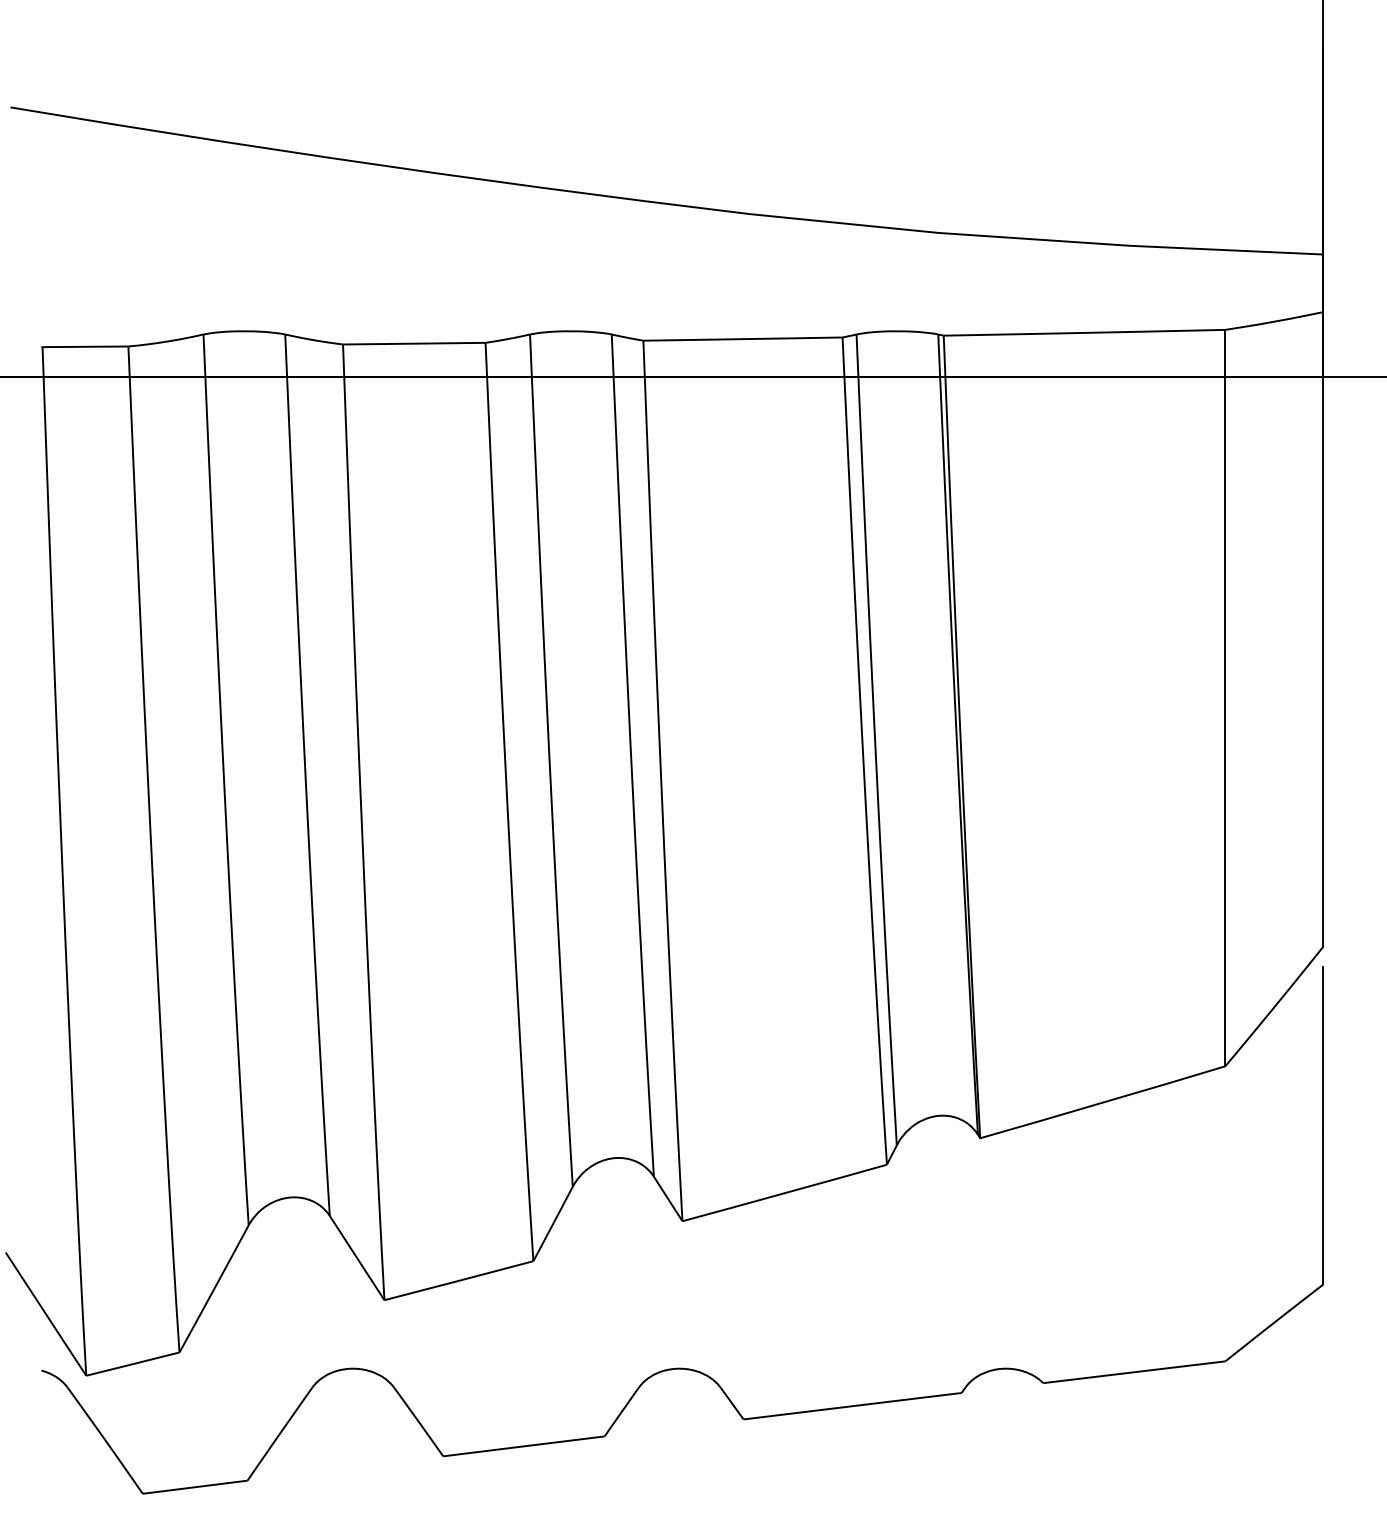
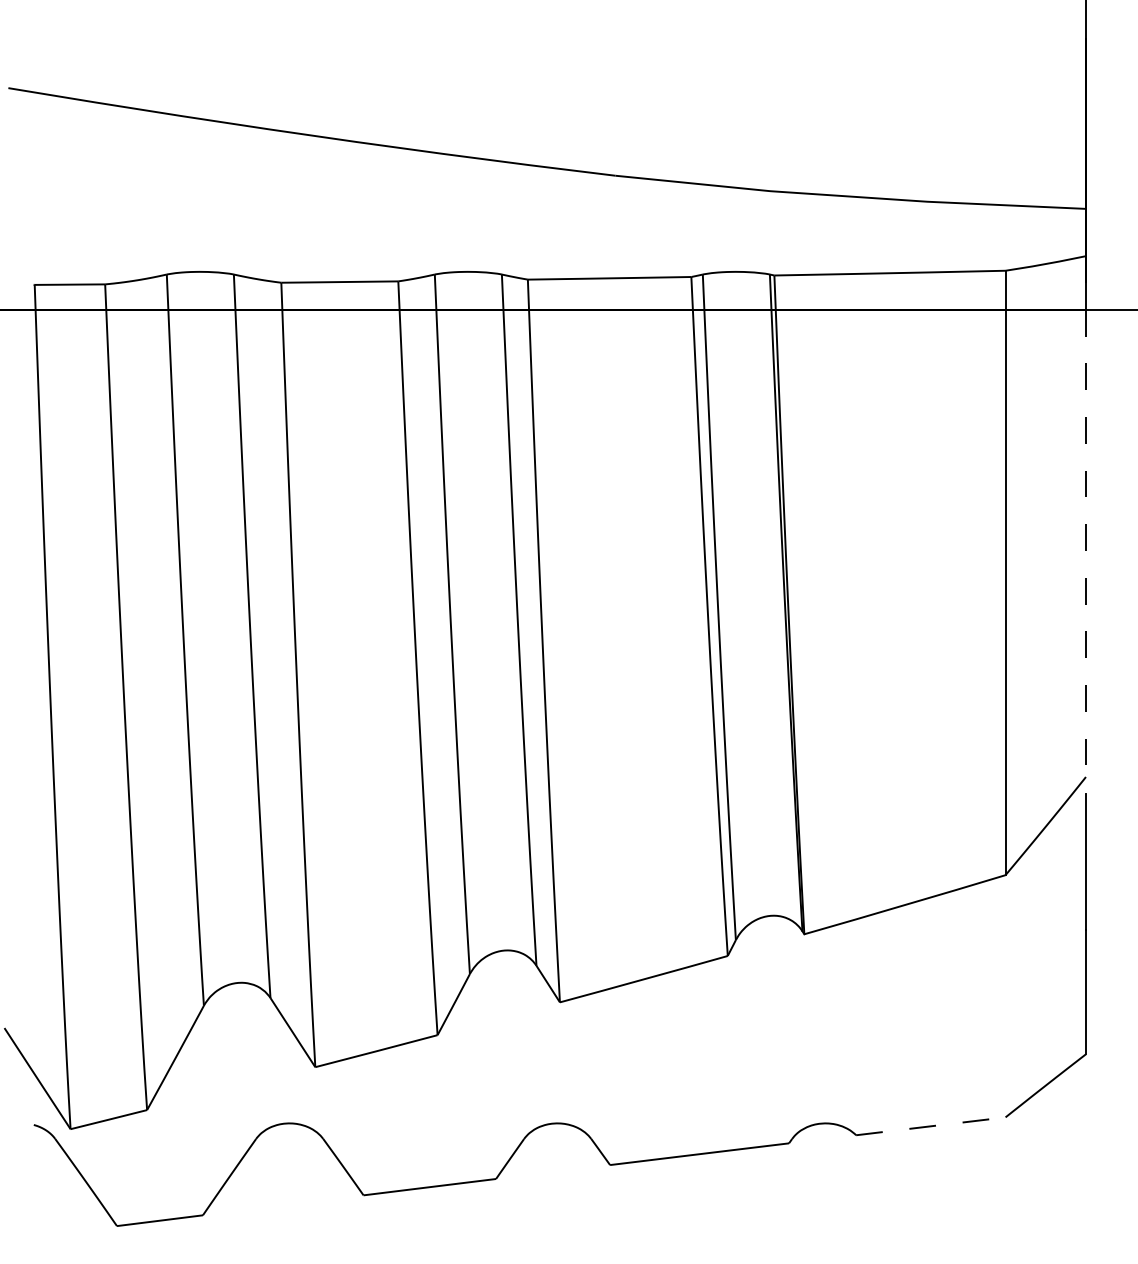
line: (1323, 629) -> (1086, 516), solid -> dashed
line: (1134, 1372) -> (930, 1126), solid -> dashed

